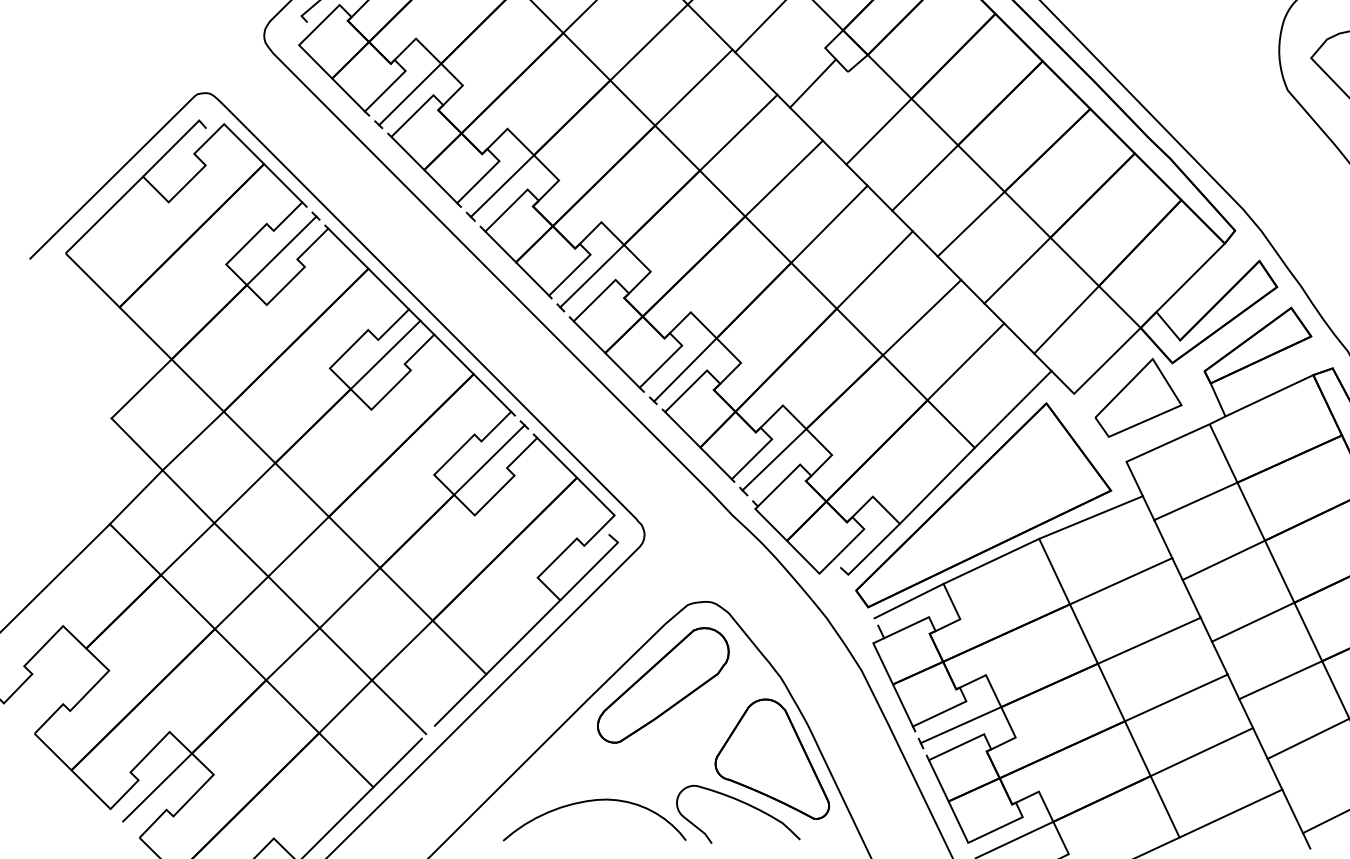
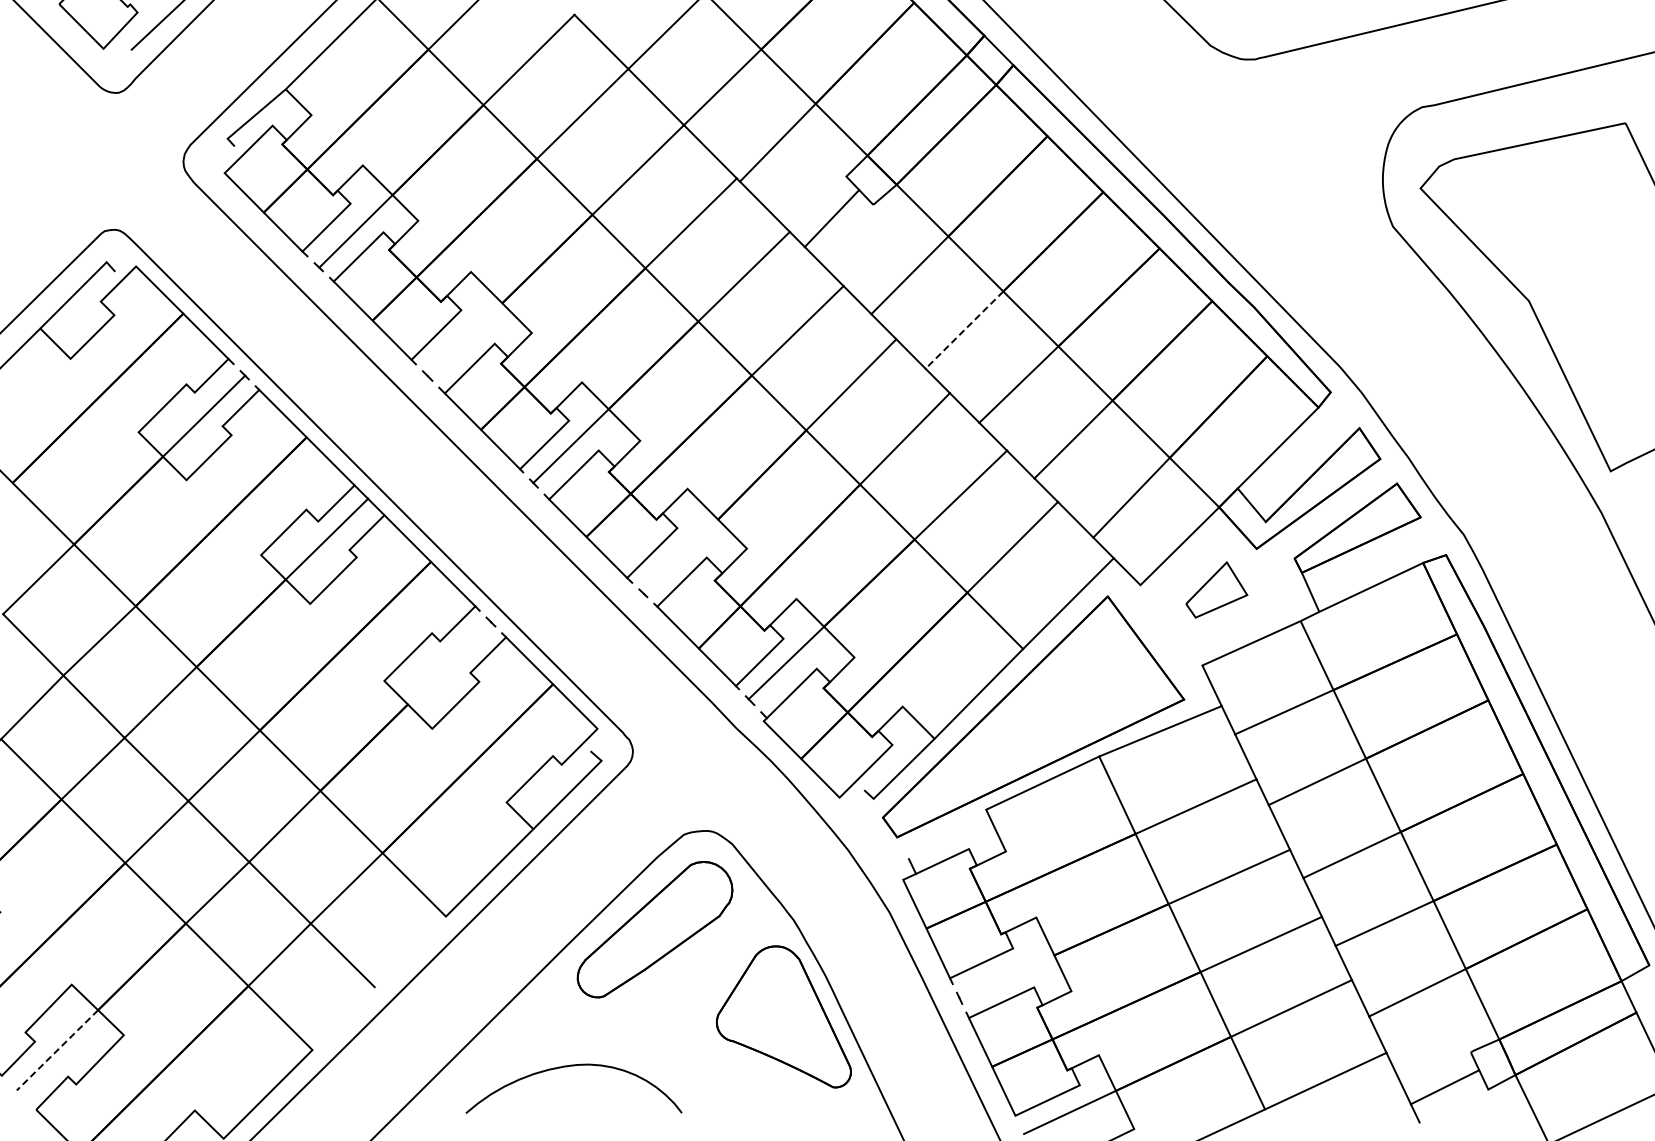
line: (925, 178) -> (964, 330), solid -> dashed
line: (502, 185) -> (464, 339), removed
line: (685, 369) -> (681, 556), removed
part: (1138, 397) -> (1216, 589), size x0.6
line: (489, 460) -> (449, 663), removed
line: (909, 600) -> (945, 829), removed
line: (460, 699) -> (415, 946), removed
line: (960, 725) -> (1006, 976), removed
line: (397, 763) -> (340, 1021), removed
line: (157, 787) -> (57, 1050), solid -> dashed
curve: (744, 803) -> (750, 1069), removed

